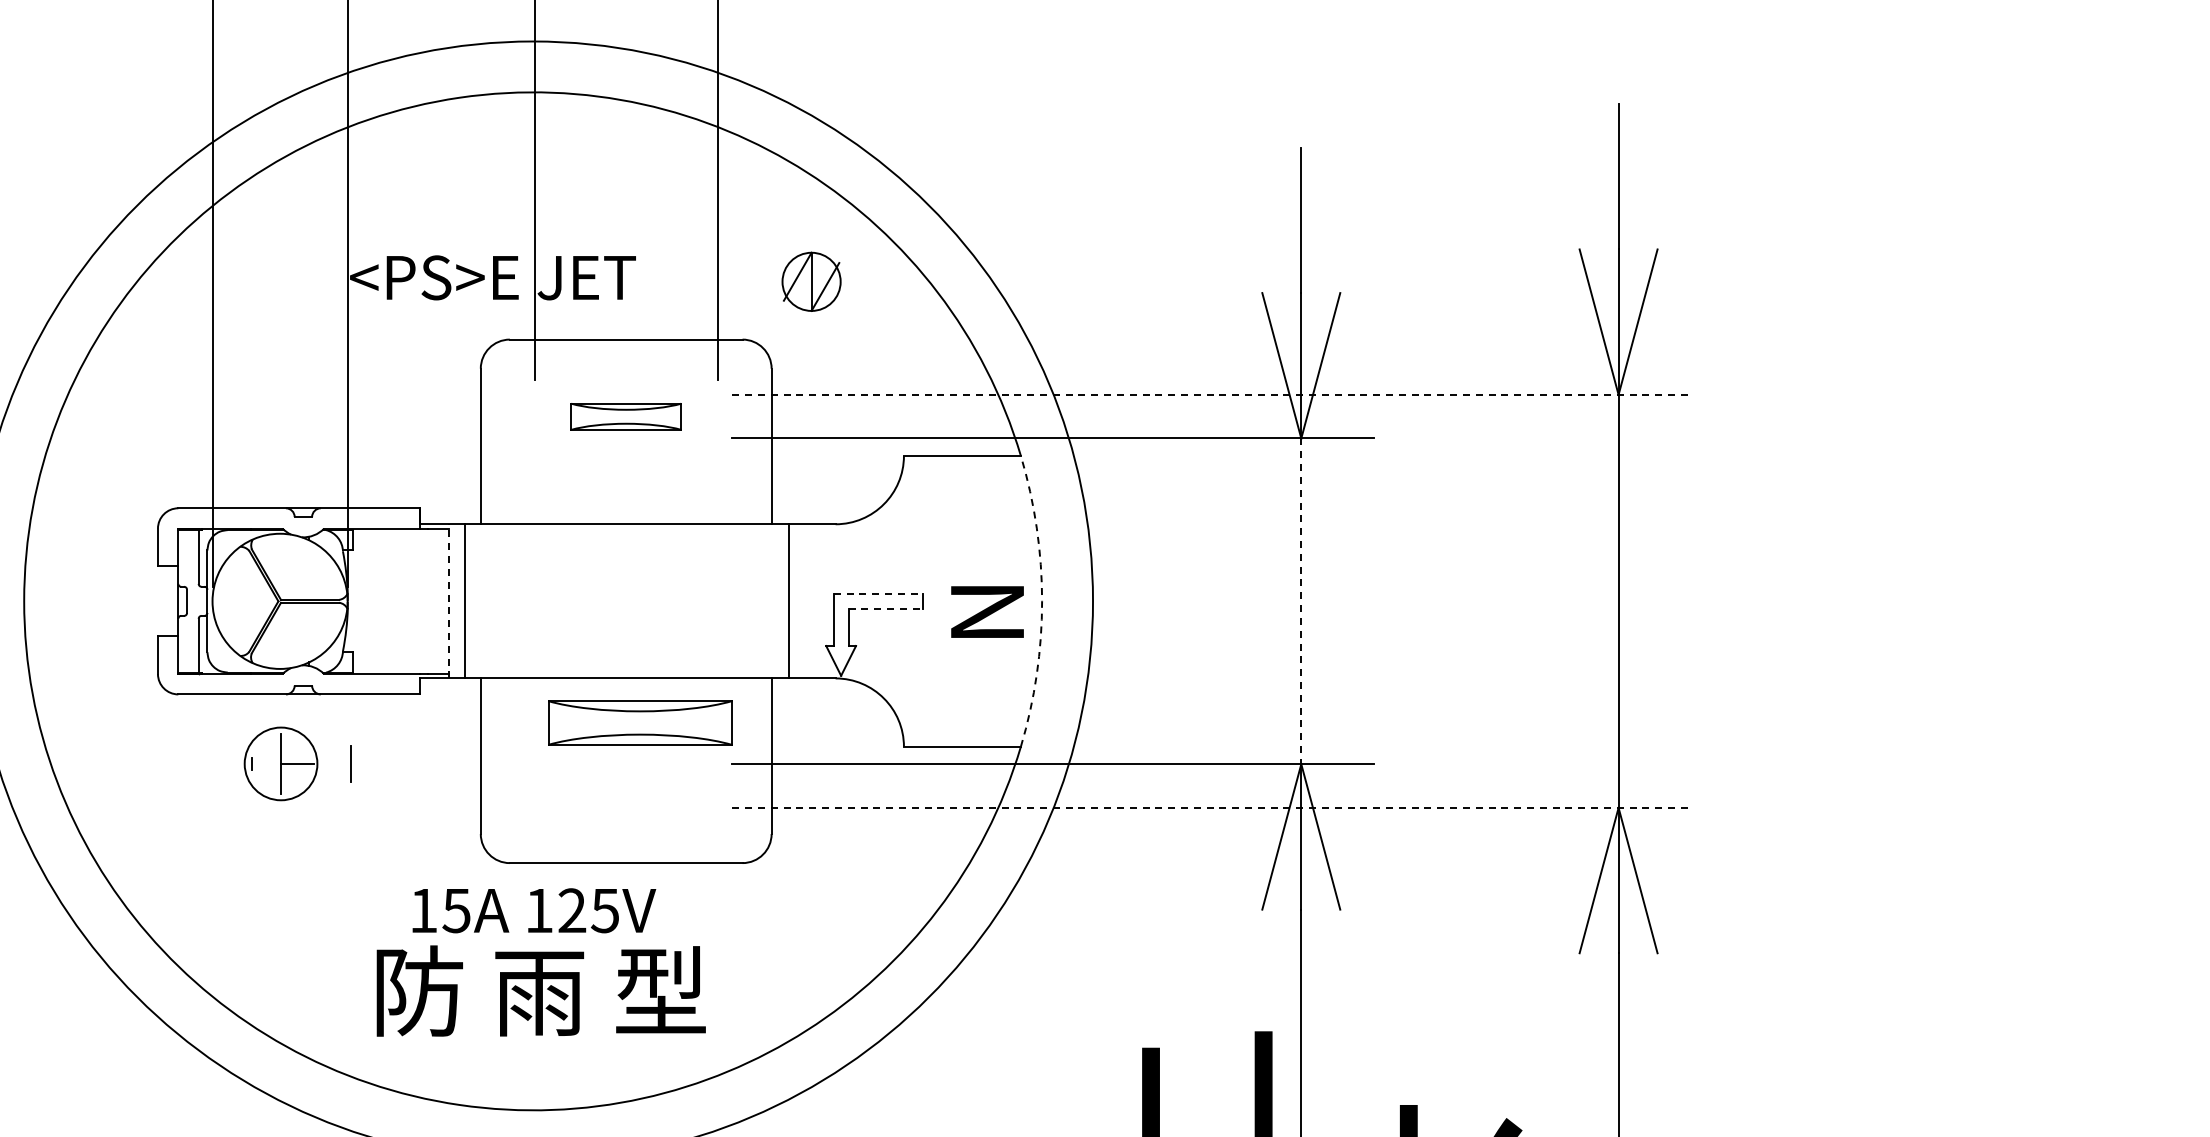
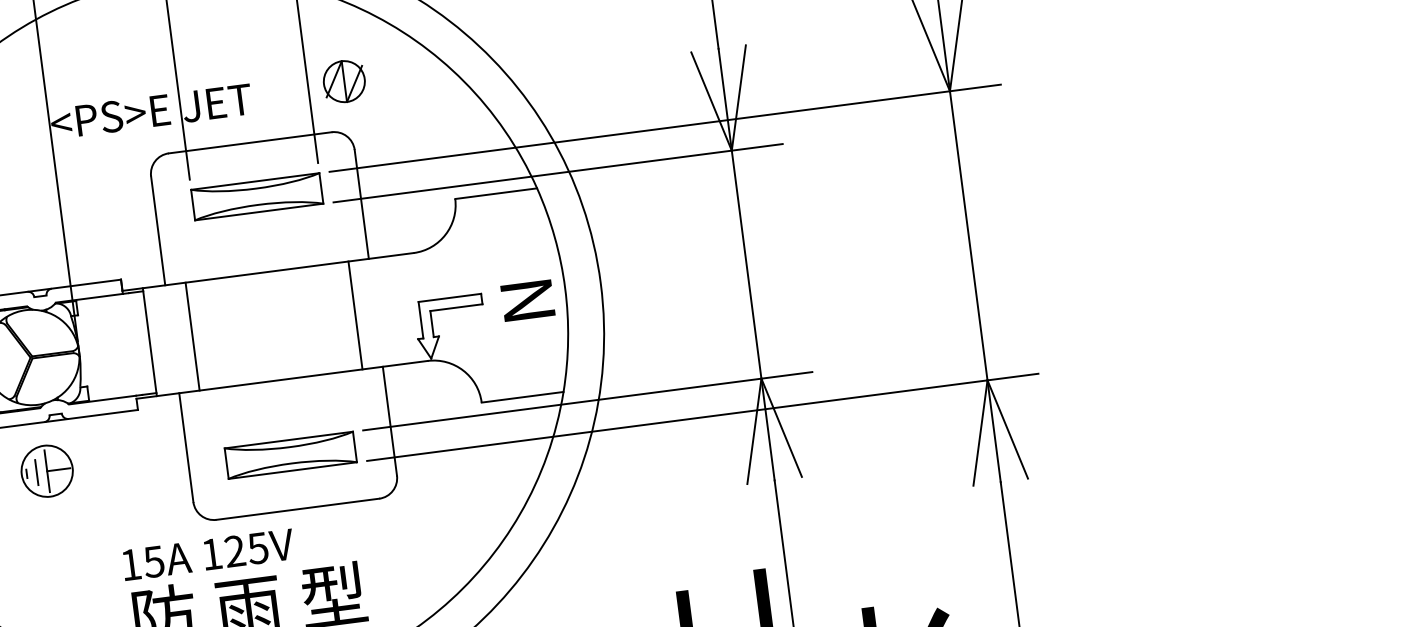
part: (811, 281) -> (344, 81), moved
line: (1212, 394) -> (665, 127), dashed -> solid
part: (626, 416) -> (257, 196), size x1.67
line: (878, 593) -> (449, 297), dashed -> solid
line: (448, 600) -> (149, 341), dashed -> solid
line: (464, 601) -> (192, 336), moved
line: (788, 601) -> (355, 315), moved
arc: (1042, 601) -> (565, 288), dashed -> solid
line: (1301, 601) -> (746, 264), dashed -> solid
line: (886, 608) -> (456, 307), dashed -> solid
part: (640, 722) -> (290, 454), moved
line: (350, 763) -> (36, 472), moved
line: (1212, 807) -> (703, 417), dashed -> solid
text: (534, 910) -> (208, 554), moved

